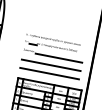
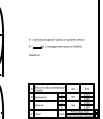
line: (58, 57) -> (64, 56), removed
line: (50, 65) -> (58, 65), removed
line: (49, 73) -> (58, 73), removed

